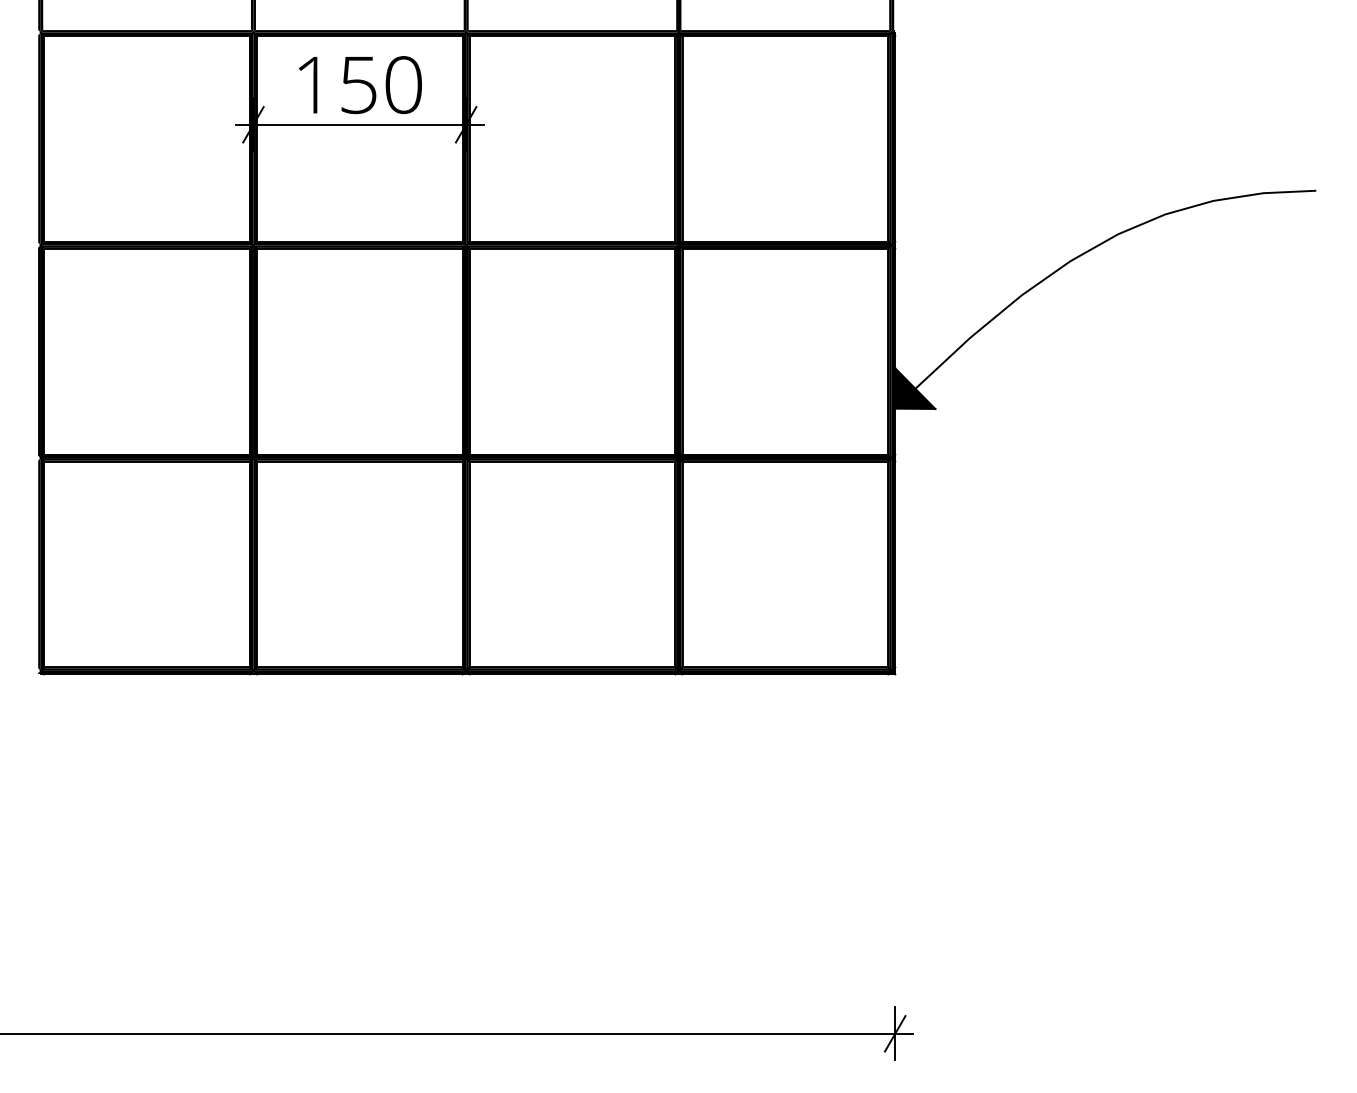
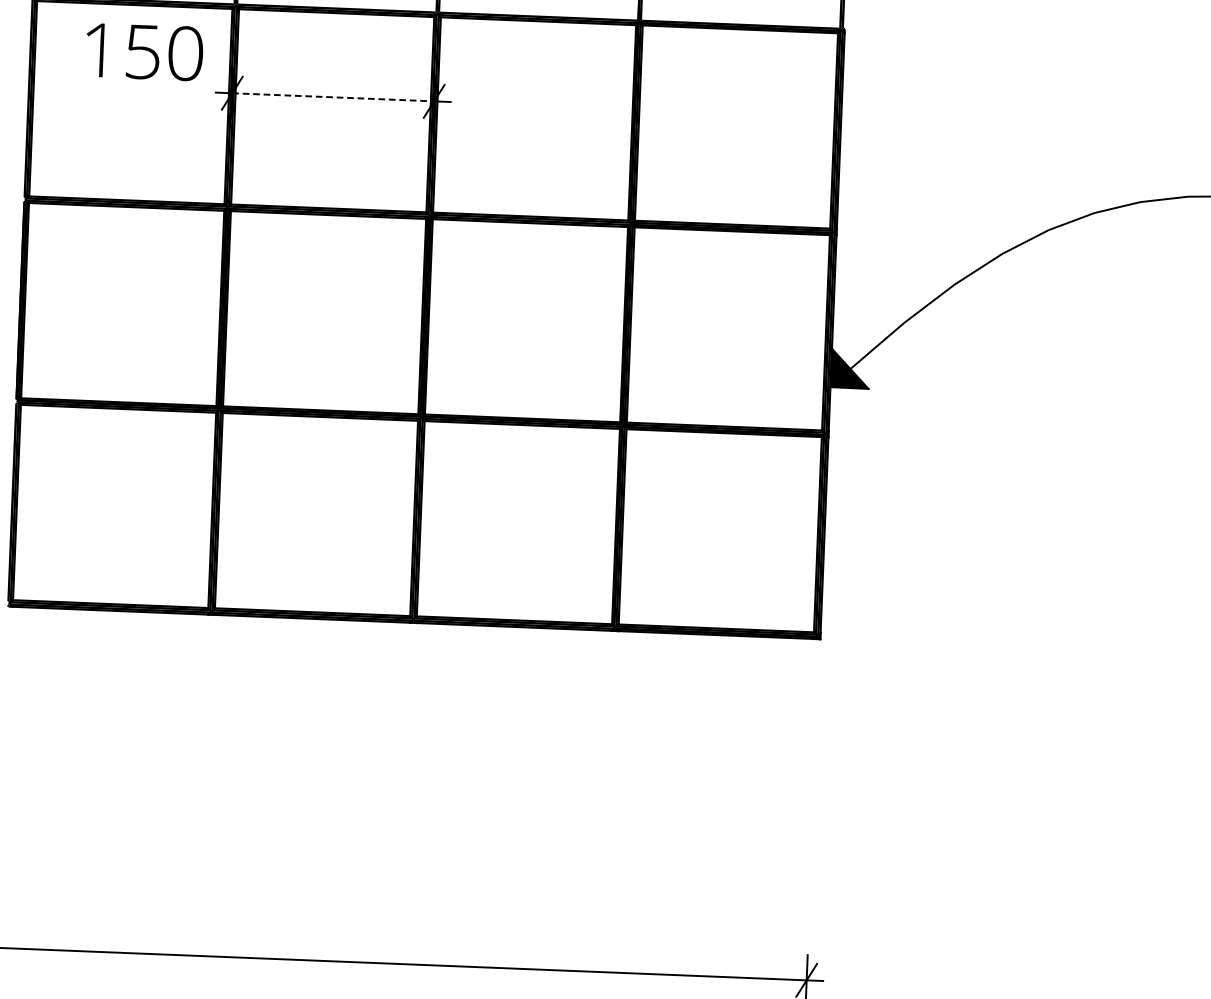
text: (359, 85) -> (143, 52), moved
line: (360, 124) -> (333, 97), solid -> dashed

